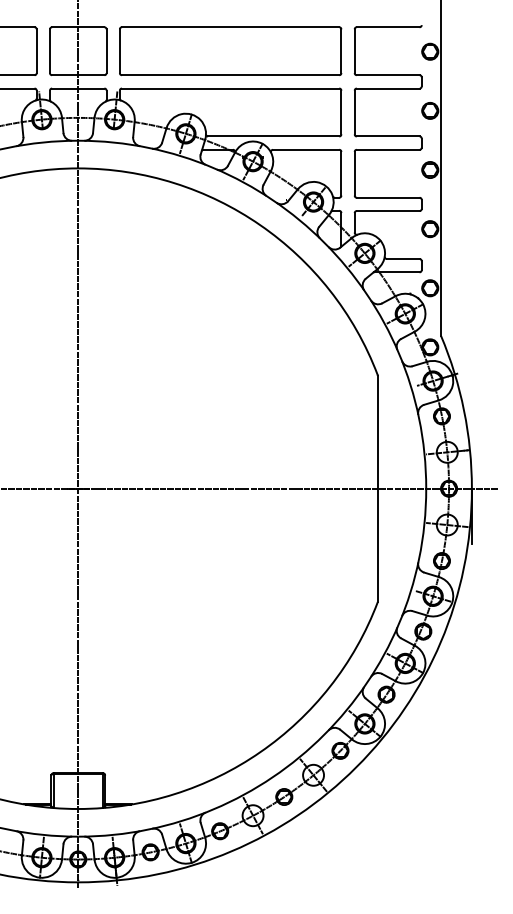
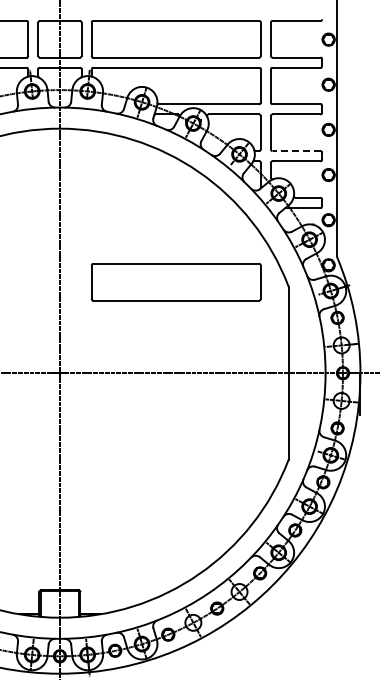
line: (388, 198) -> (296, 151), solid -> dashed
part: (229, 369) -> (175, 282), added

